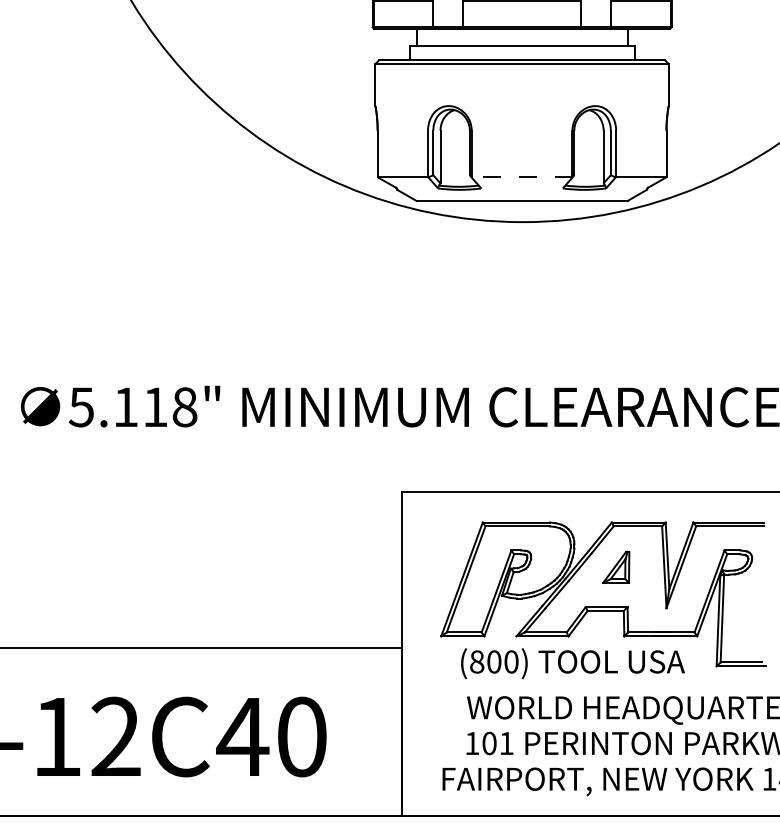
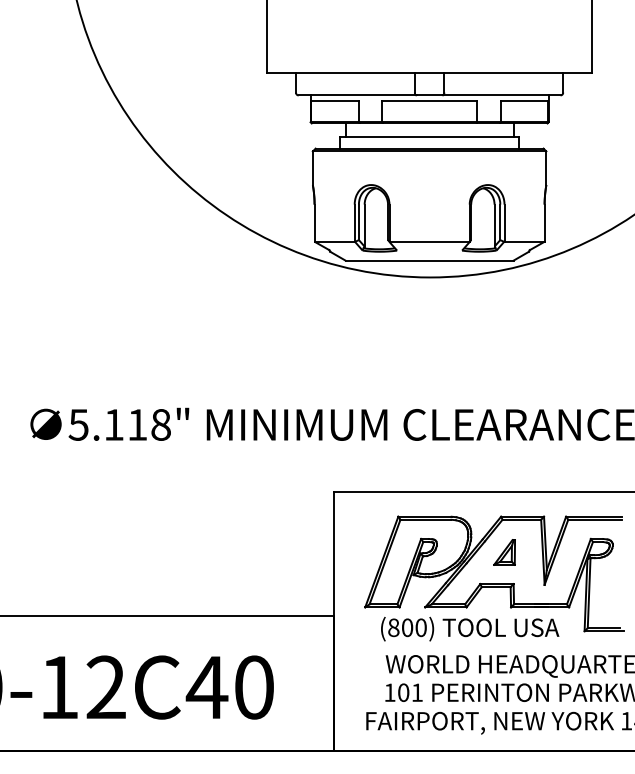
line: (521, 176) -> (429, 241), dashed -> solid

